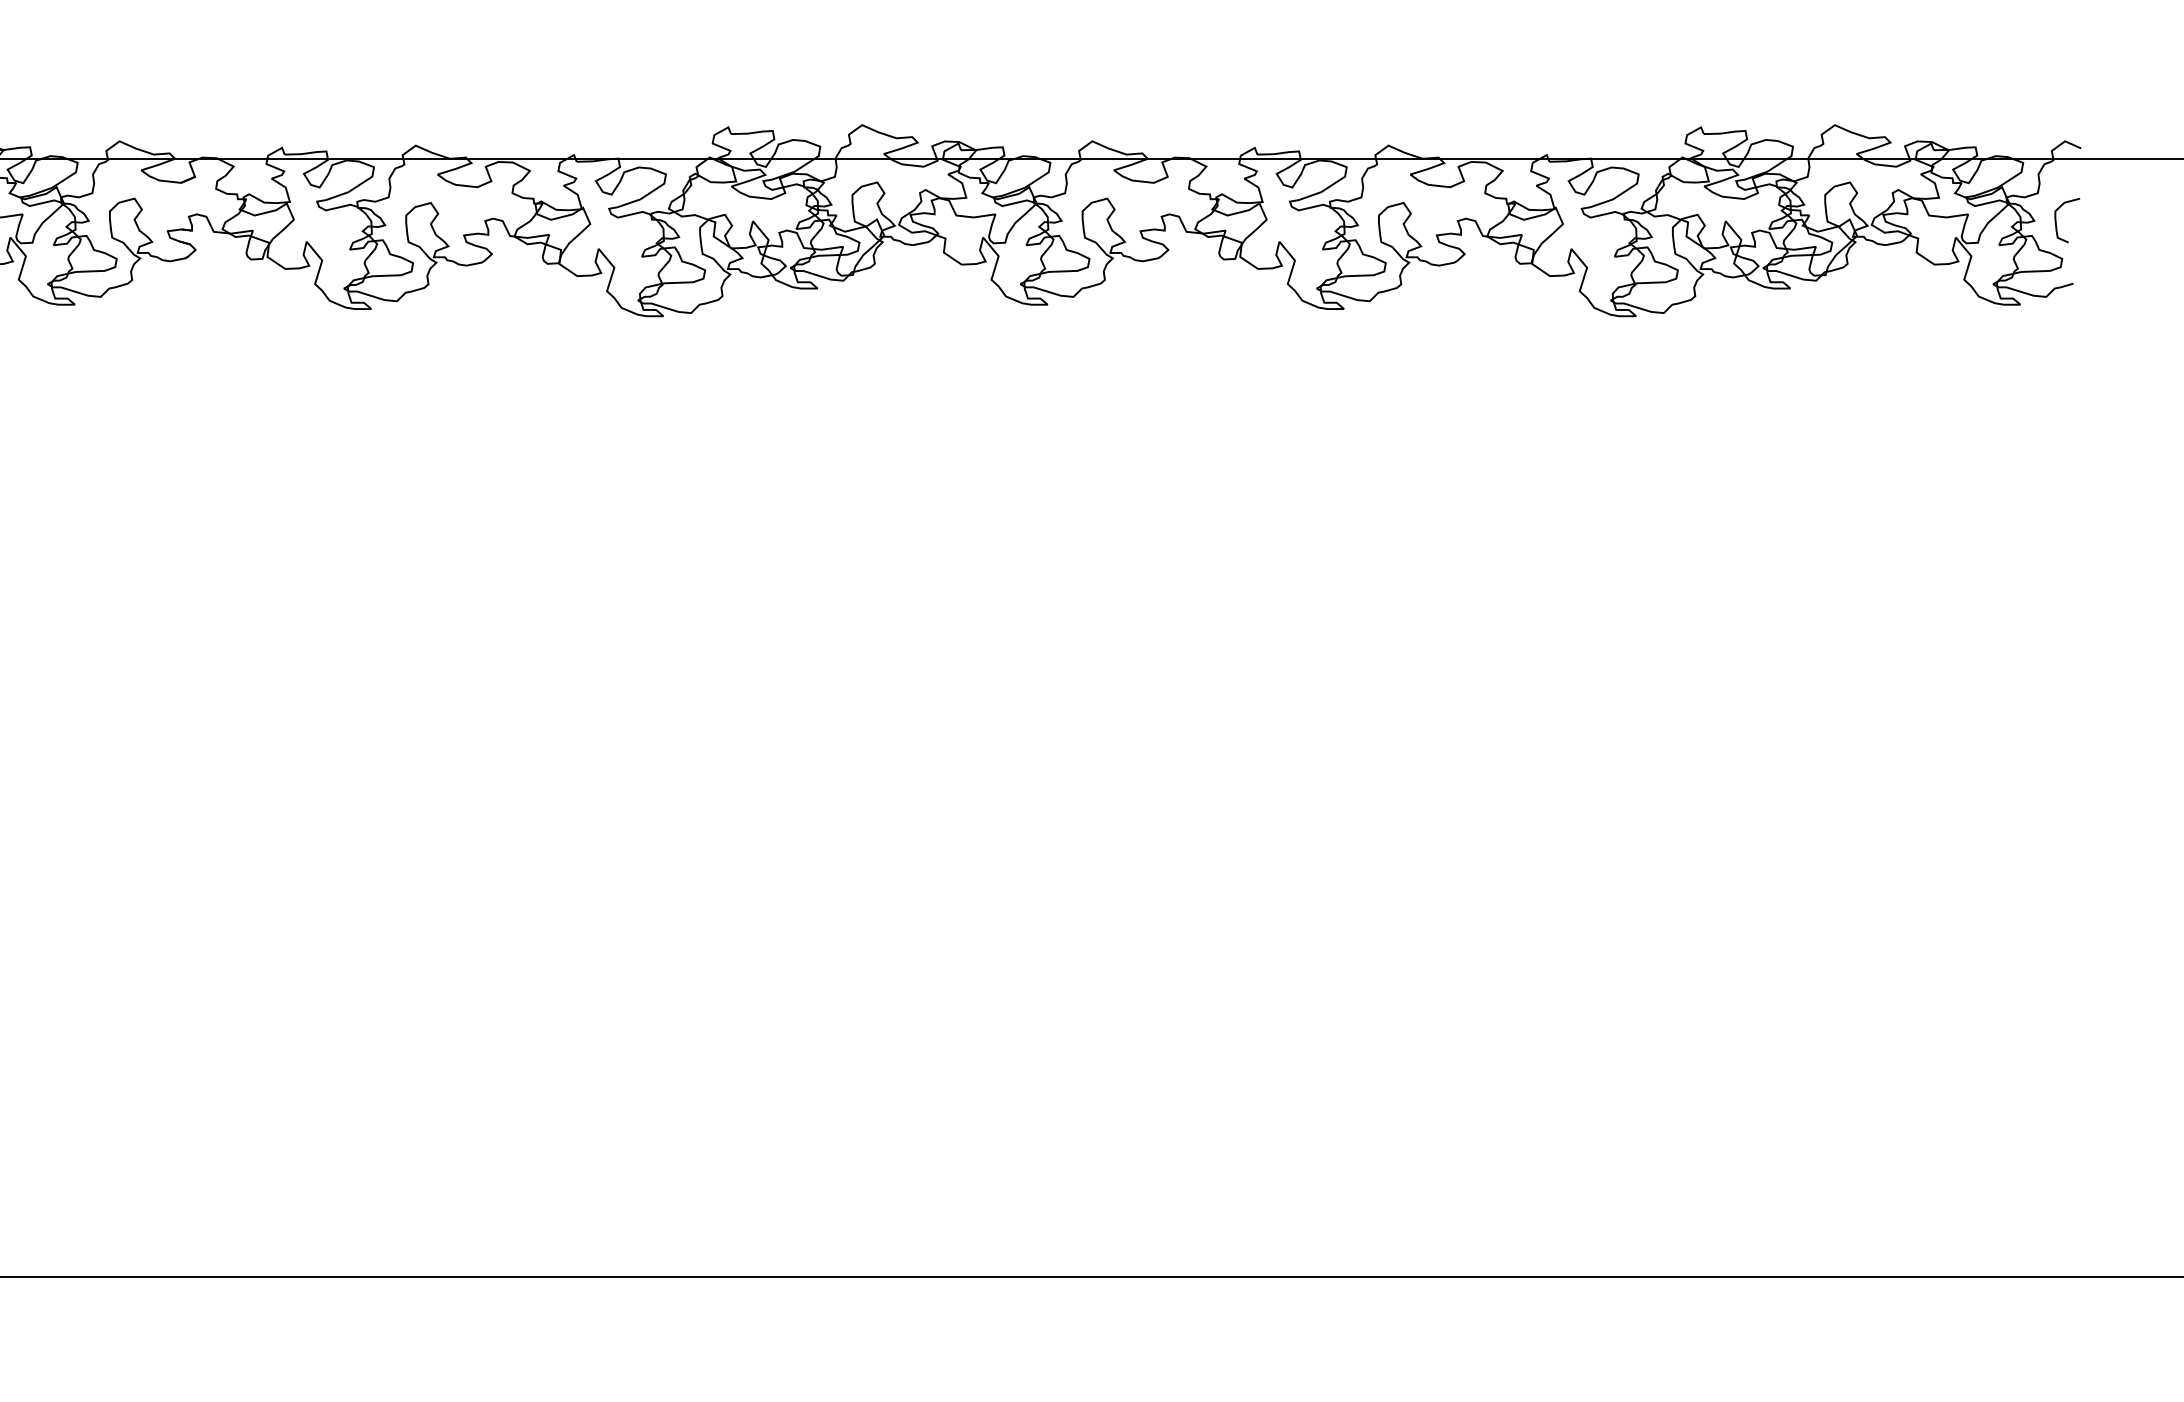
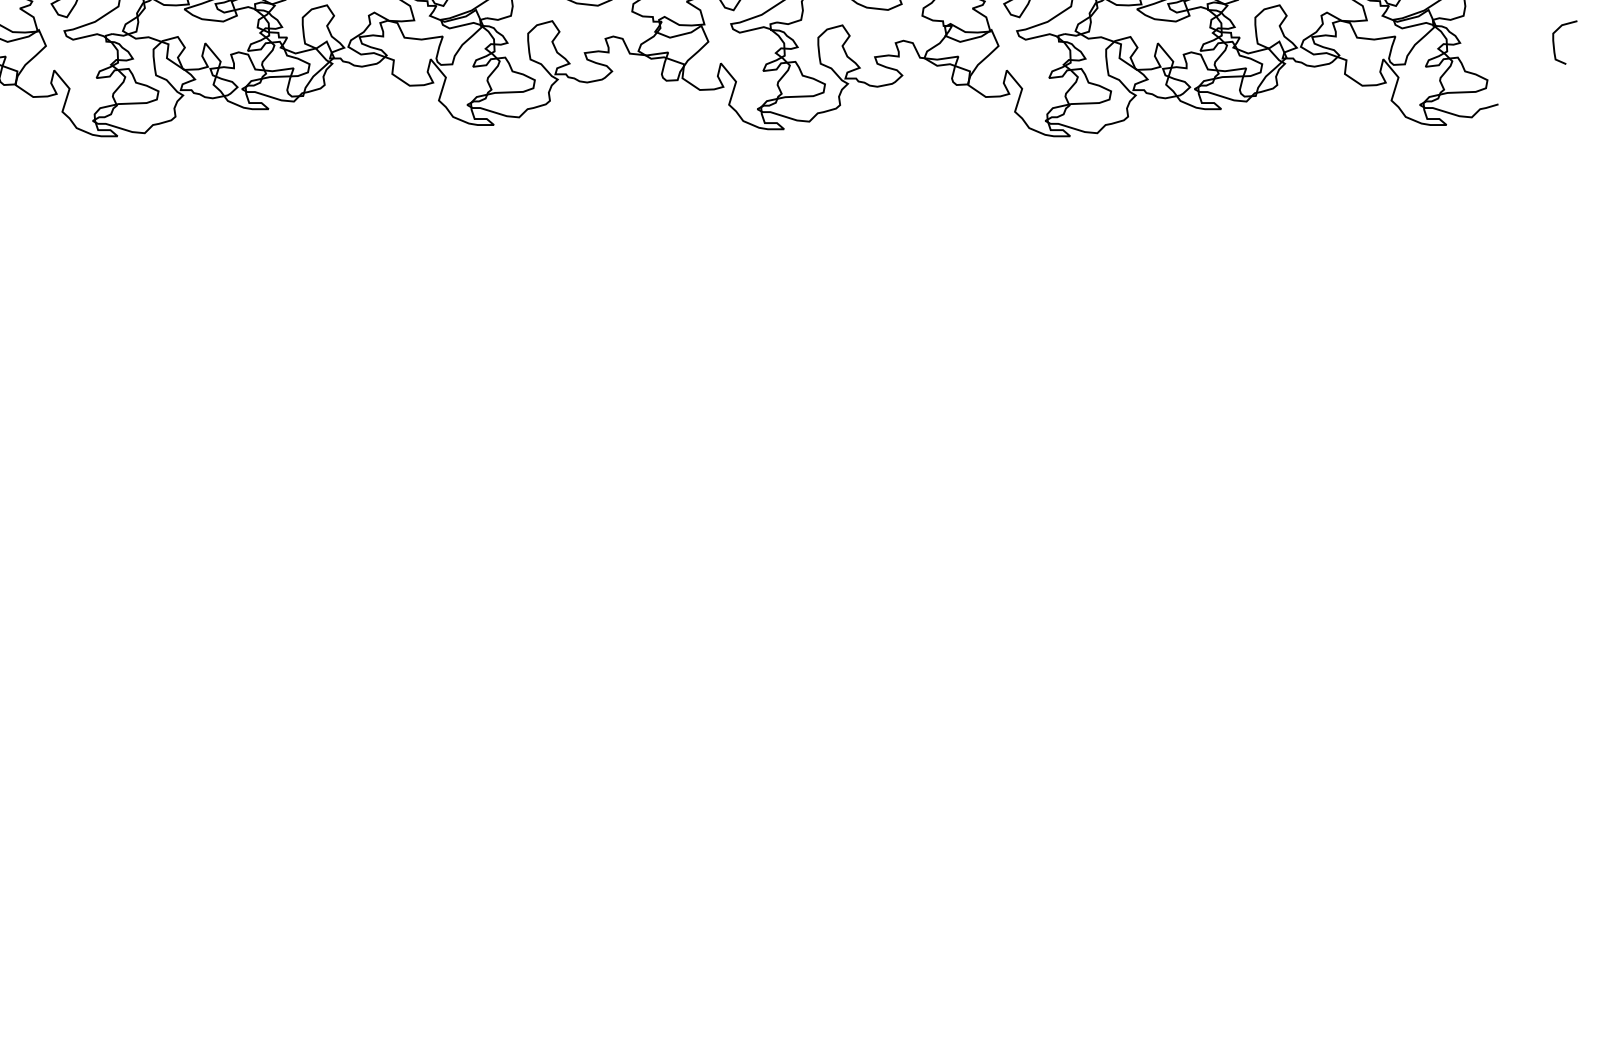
curve: (2056, 220) -> (1554, 42), moved

